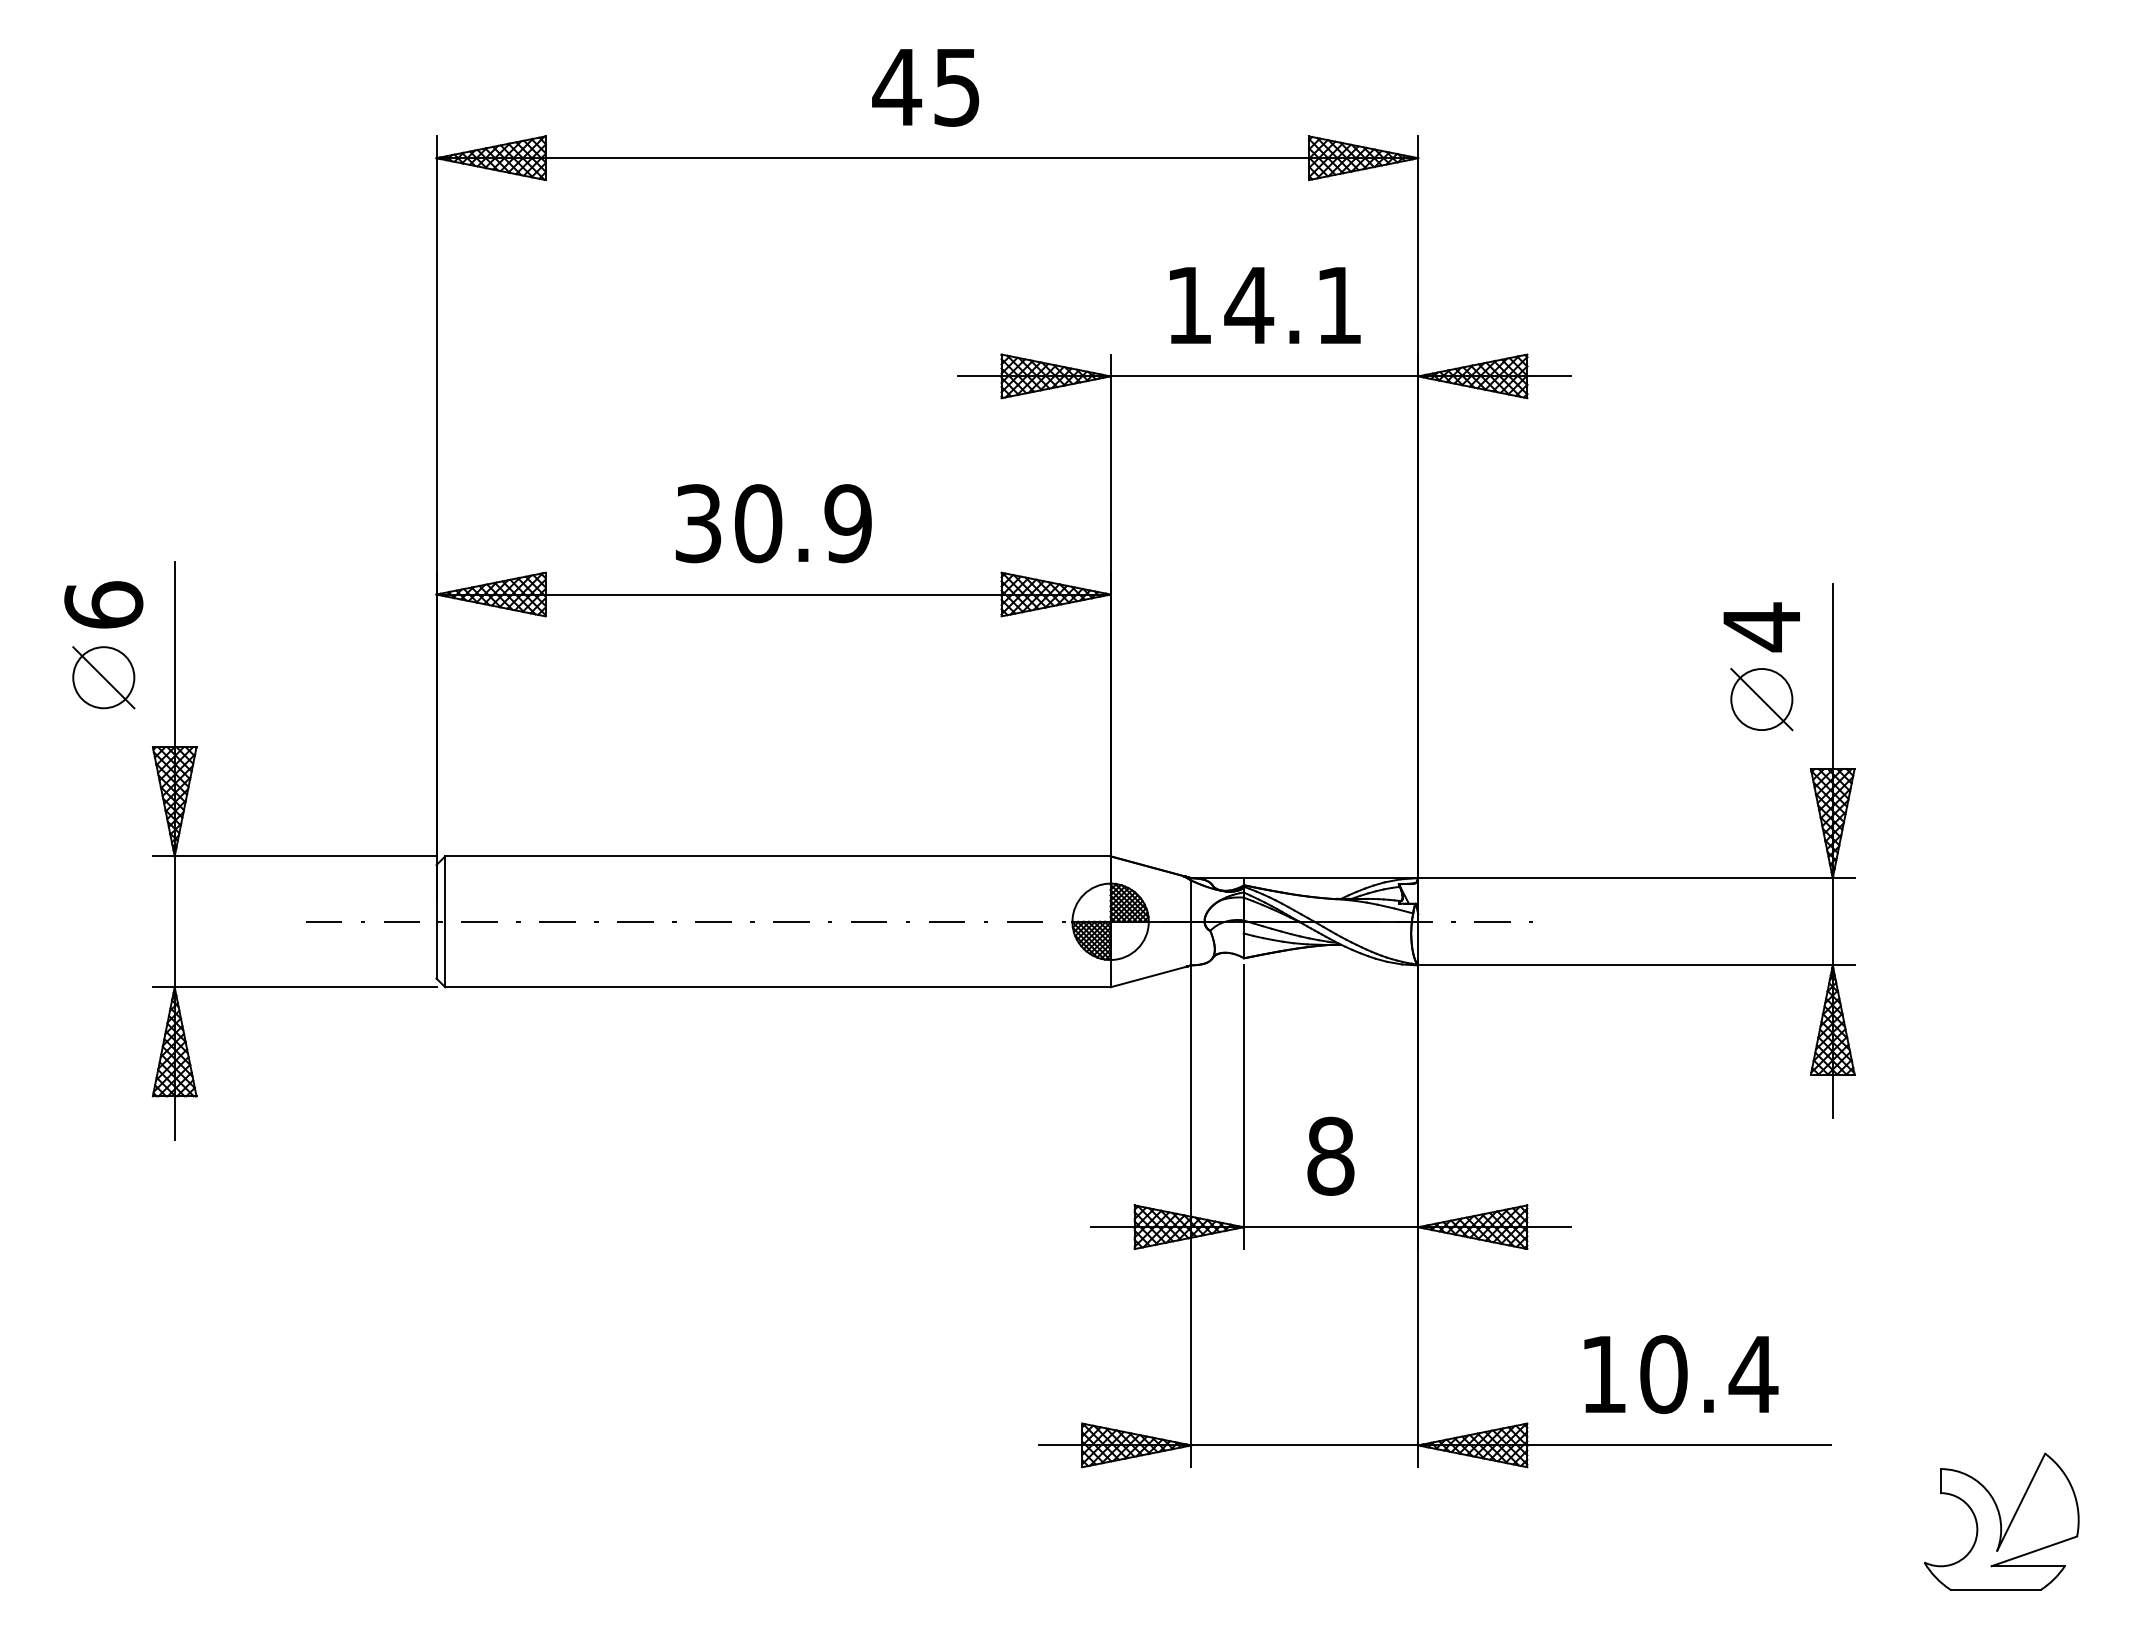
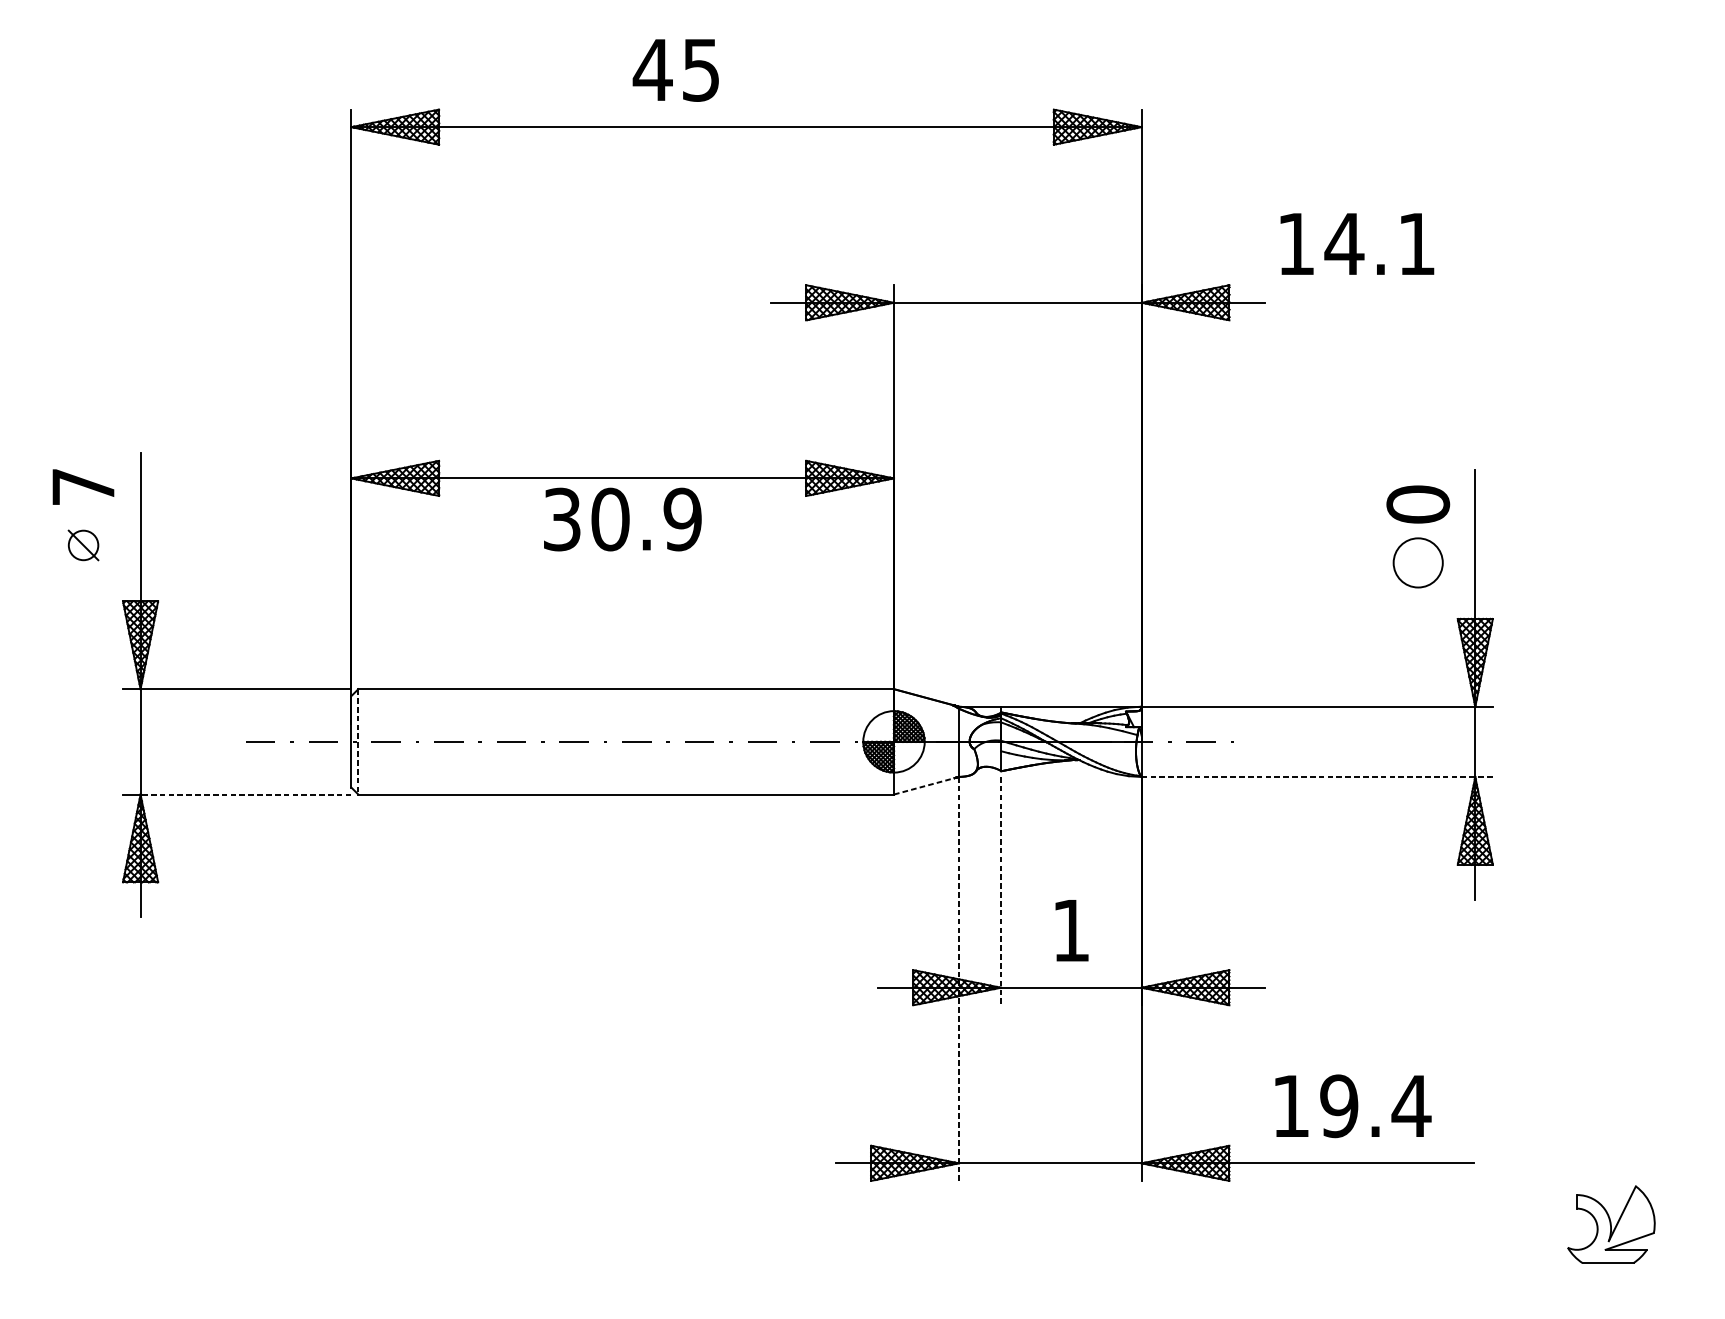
text: (925, 87) -> (675, 70), moved
text: (1265, 305) -> (1357, 244), moved
text: (773, 523) -> (622, 519), moved
text: (103, 604) -> (83, 486), 6 -> 7
text: (1761, 627) -> (1417, 504), 4 -> 0
part: (103, 677) -> (83, 545), size x0.6
line: (1761, 699) -> (1417, 562), removed
line: (445, 922) -> (358, 742), solid -> dashed
line: (1636, 965) -> (1317, 777), solid -> dashed
line: (1148, 977) -> (924, 786), solid -> dashed
line: (305, 987) -> (245, 794), solid -> dashed
line: (1243, 1107) -> (1000, 891), solid -> dashed
text: (1330, 1155) -> (1070, 929), 8 -> 1
line: (1191, 1216) -> (959, 979), solid -> dashed
text: (1663, 1374) -> (1339, 1106), 10.4 -> 19.4
part: (2001, 1521) -> (1611, 1224), size x0.7

